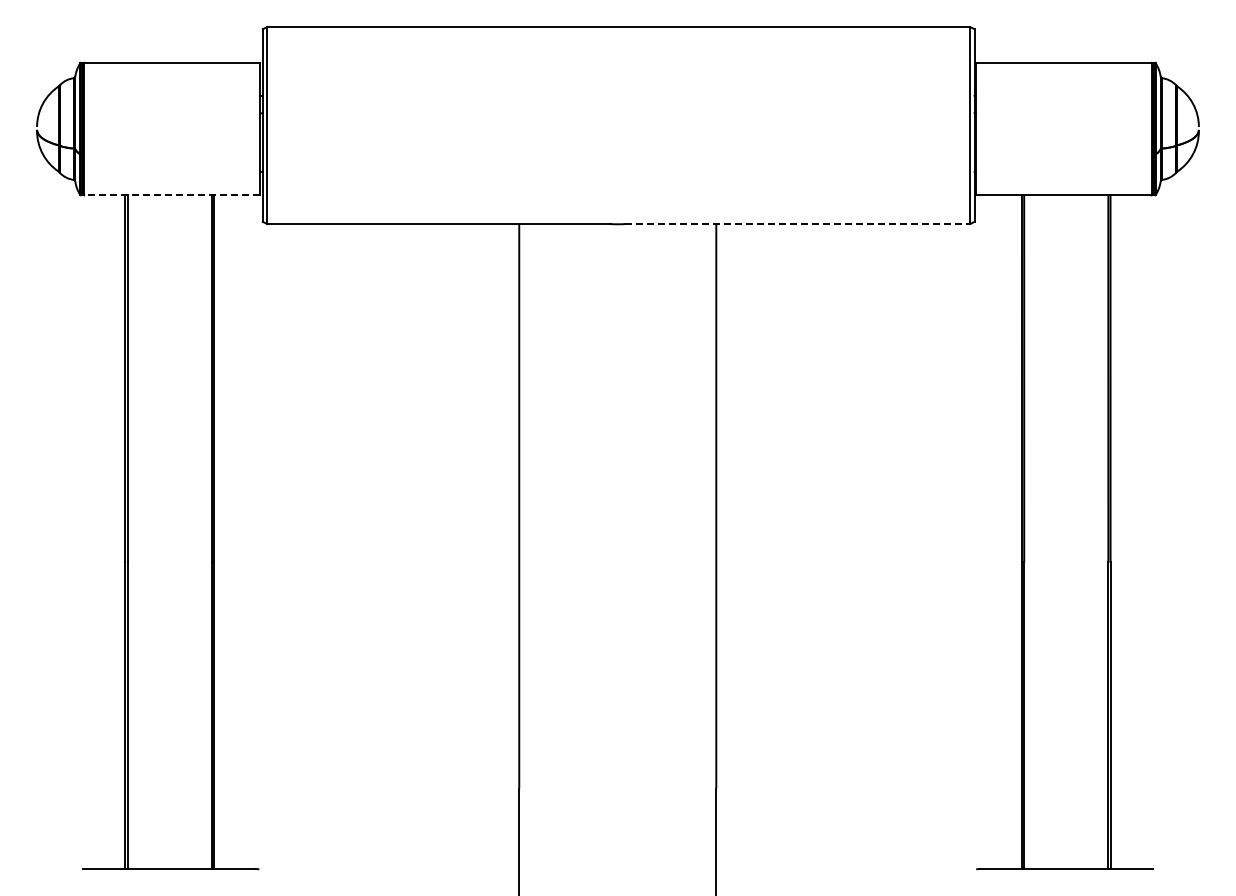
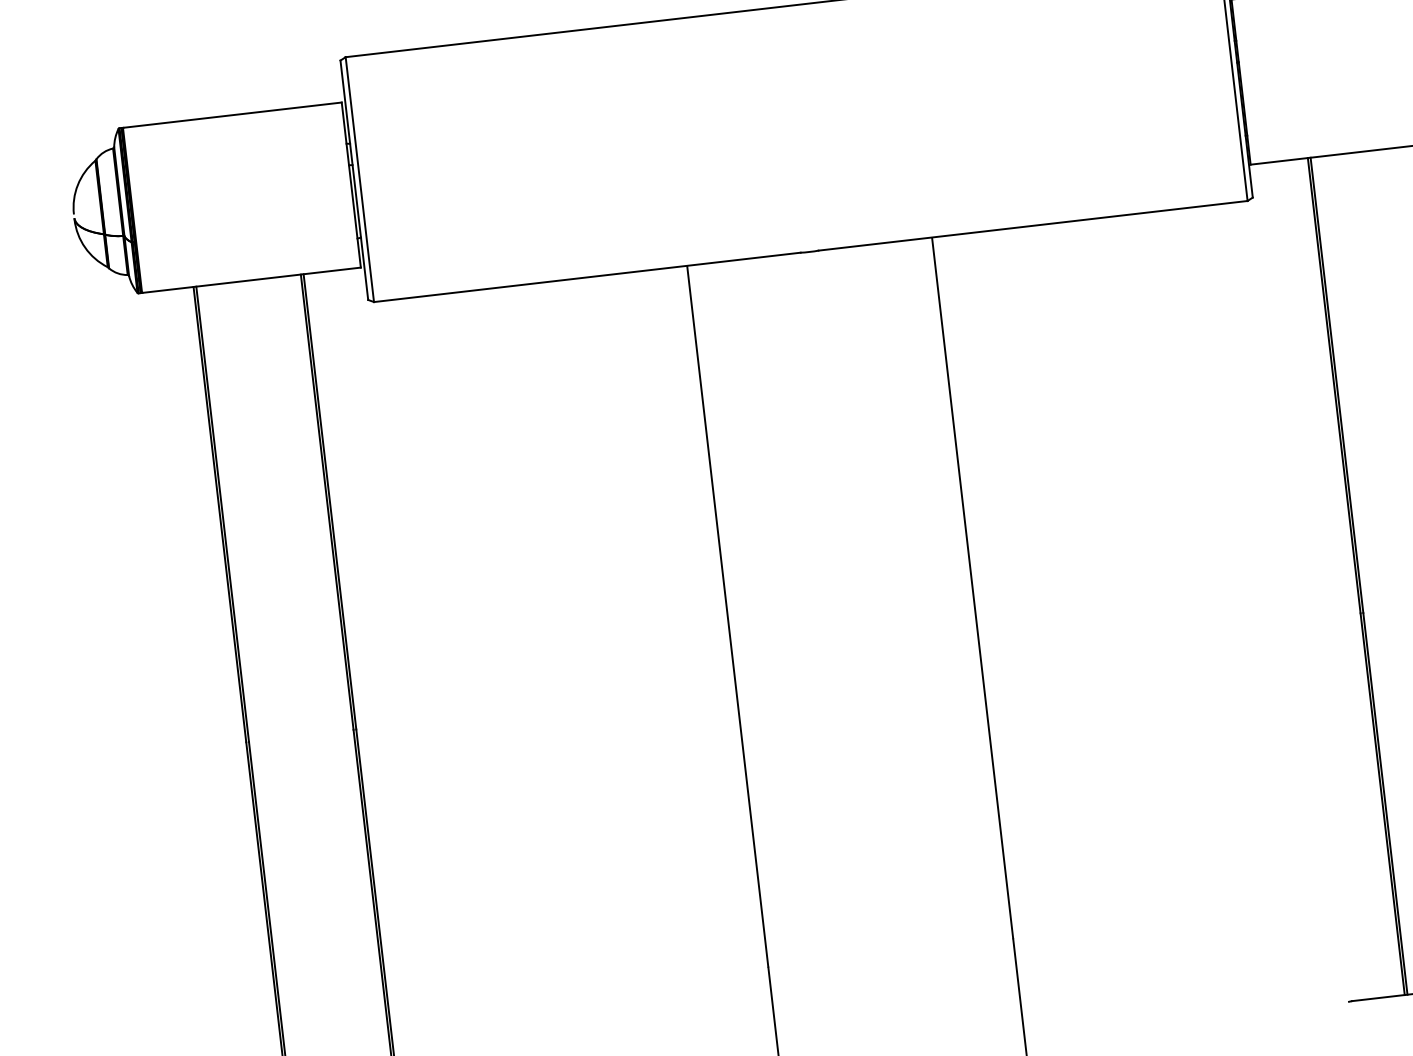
line: (172, 195) -> (252, 280), dashed -> solid
line: (797, 224) -> (1033, 226), dashed -> solid

